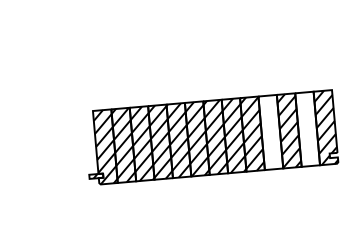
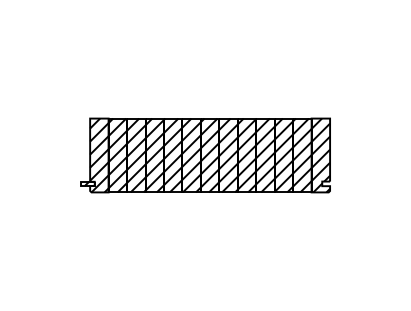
hatch: (307, 129) -> (302, 155), added
hatch: (270, 132) -> (265, 155), added

